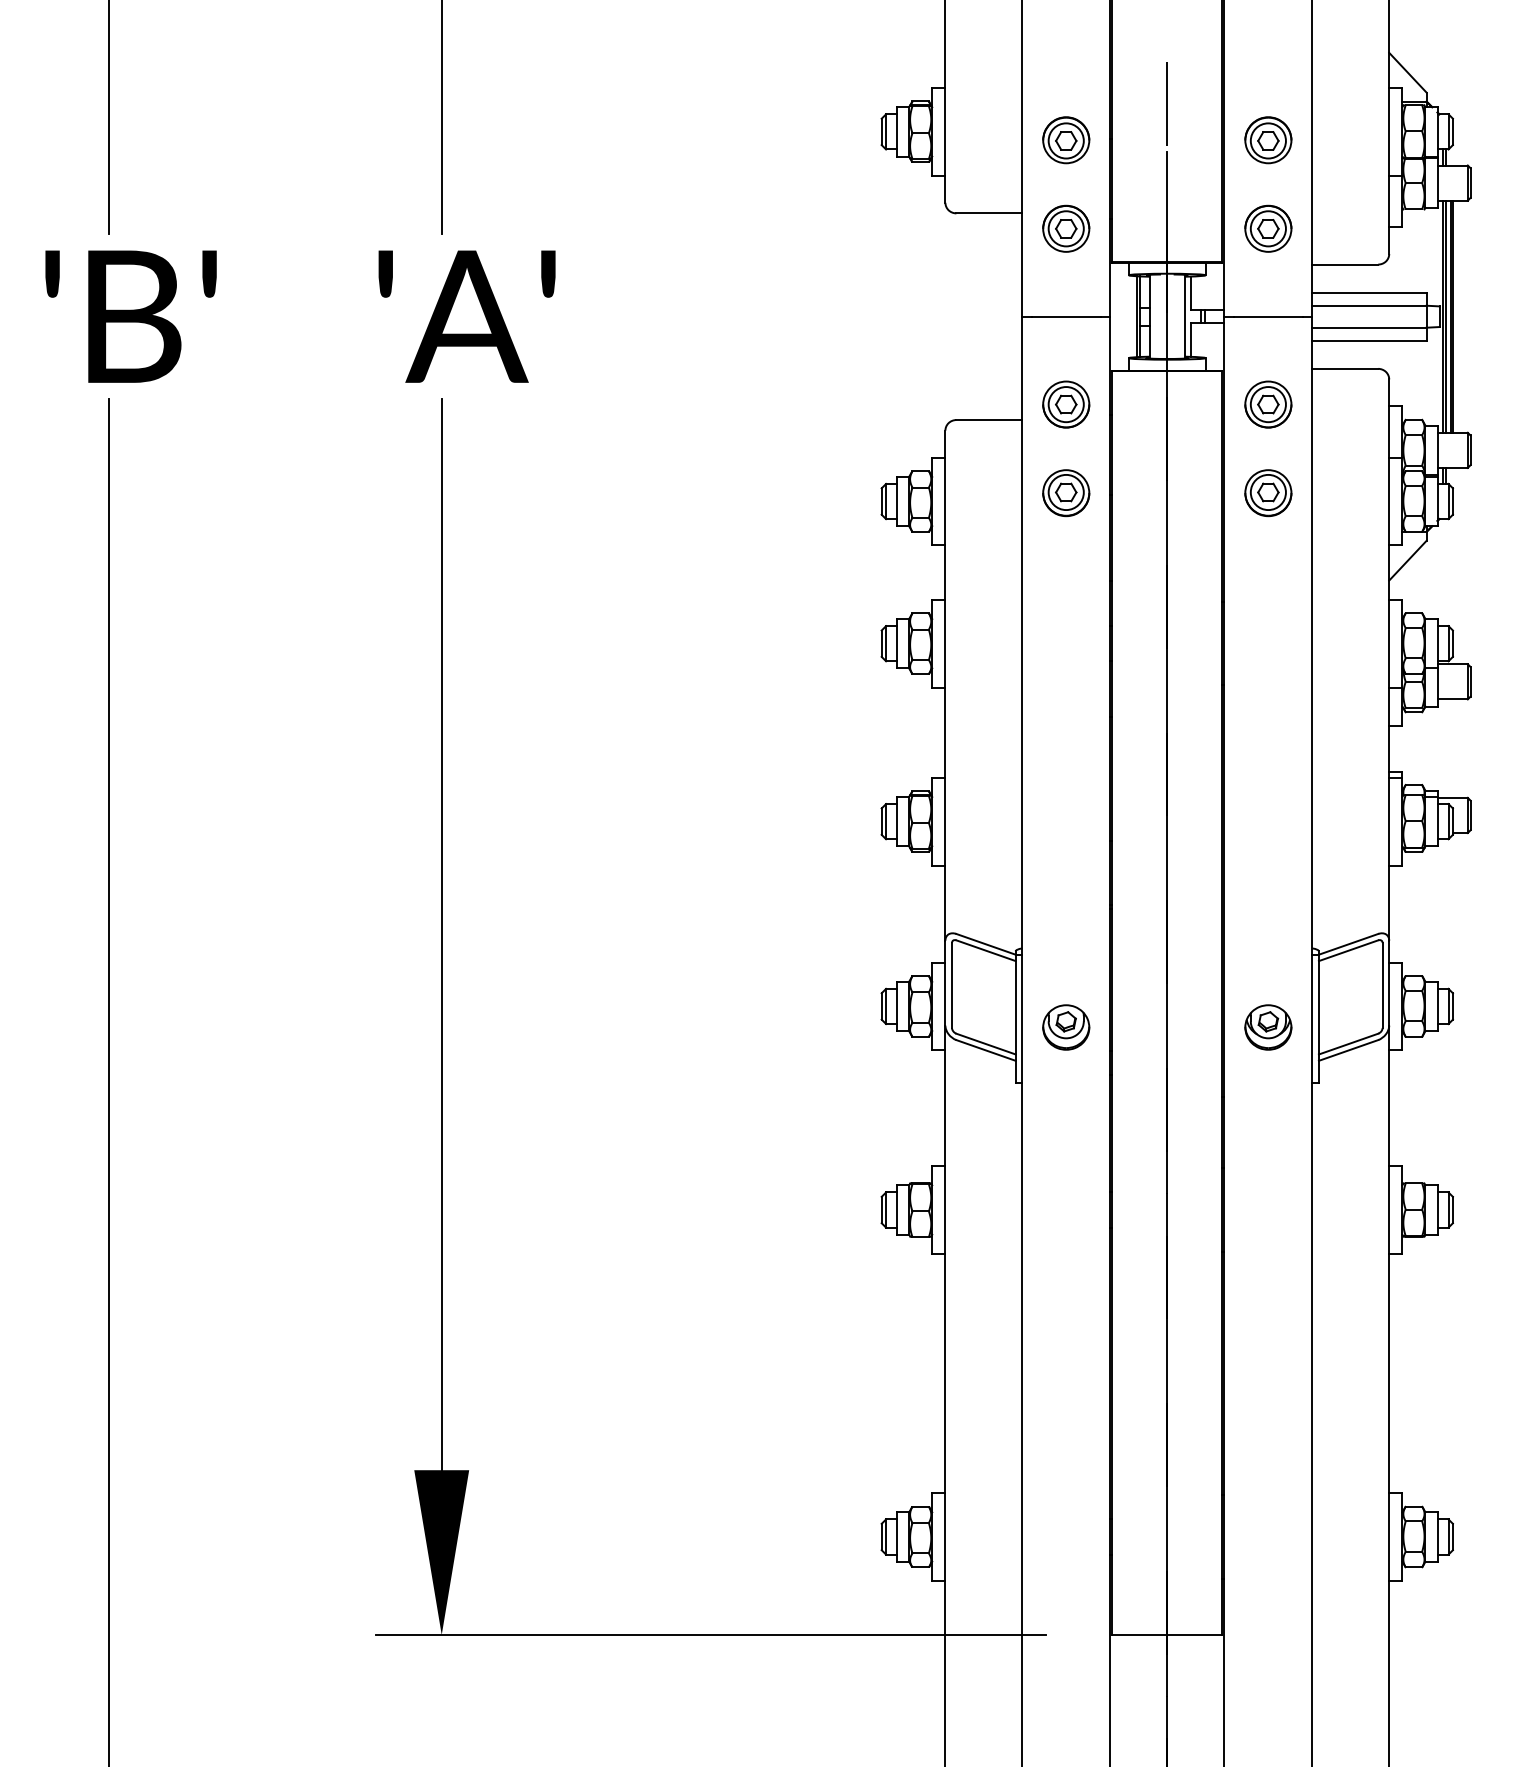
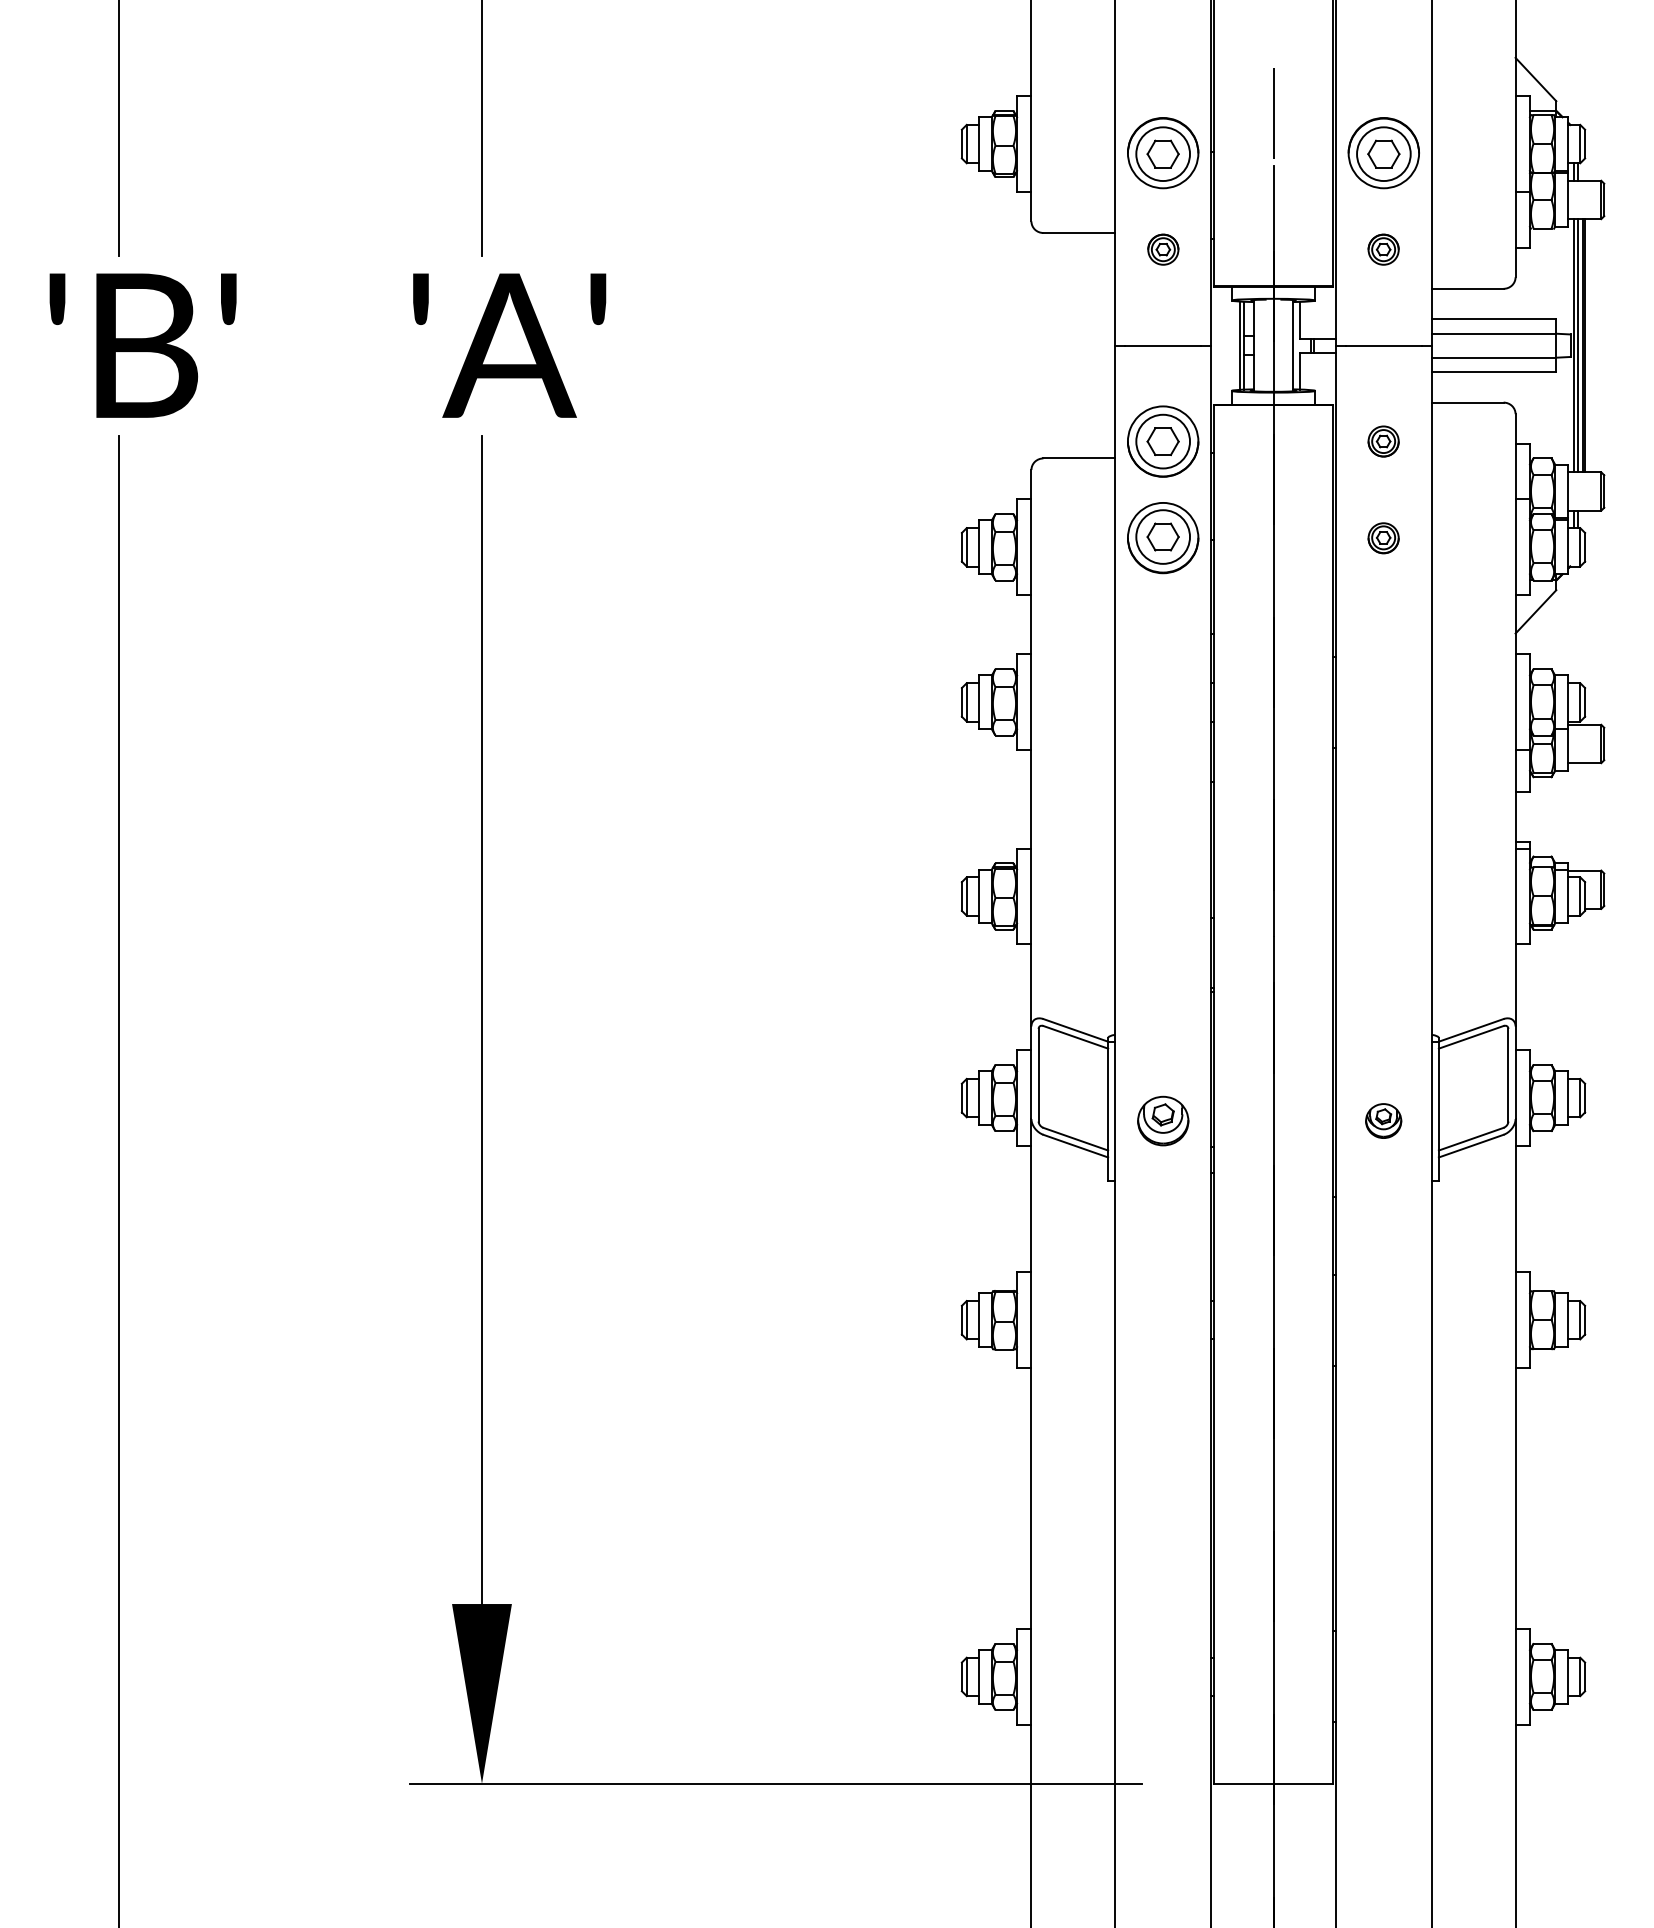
part: (1066, 140) -> (1163, 153), size x1.4
part: (1268, 140) -> (1383, 153), size x1.4
part: (1066, 228) -> (1163, 249), size x0.6
part: (1268, 228) -> (1383, 249), size x0.6
part: (1066, 404) -> (1163, 441), size x1.4
part: (1268, 404) -> (1383, 441), size x0.6
part: (1066, 493) -> (1163, 538), size x1.4
part: (1268, 493) -> (1383, 538), size x0.6
part: (1268, 1026) -> (1383, 1120), size x0.7

